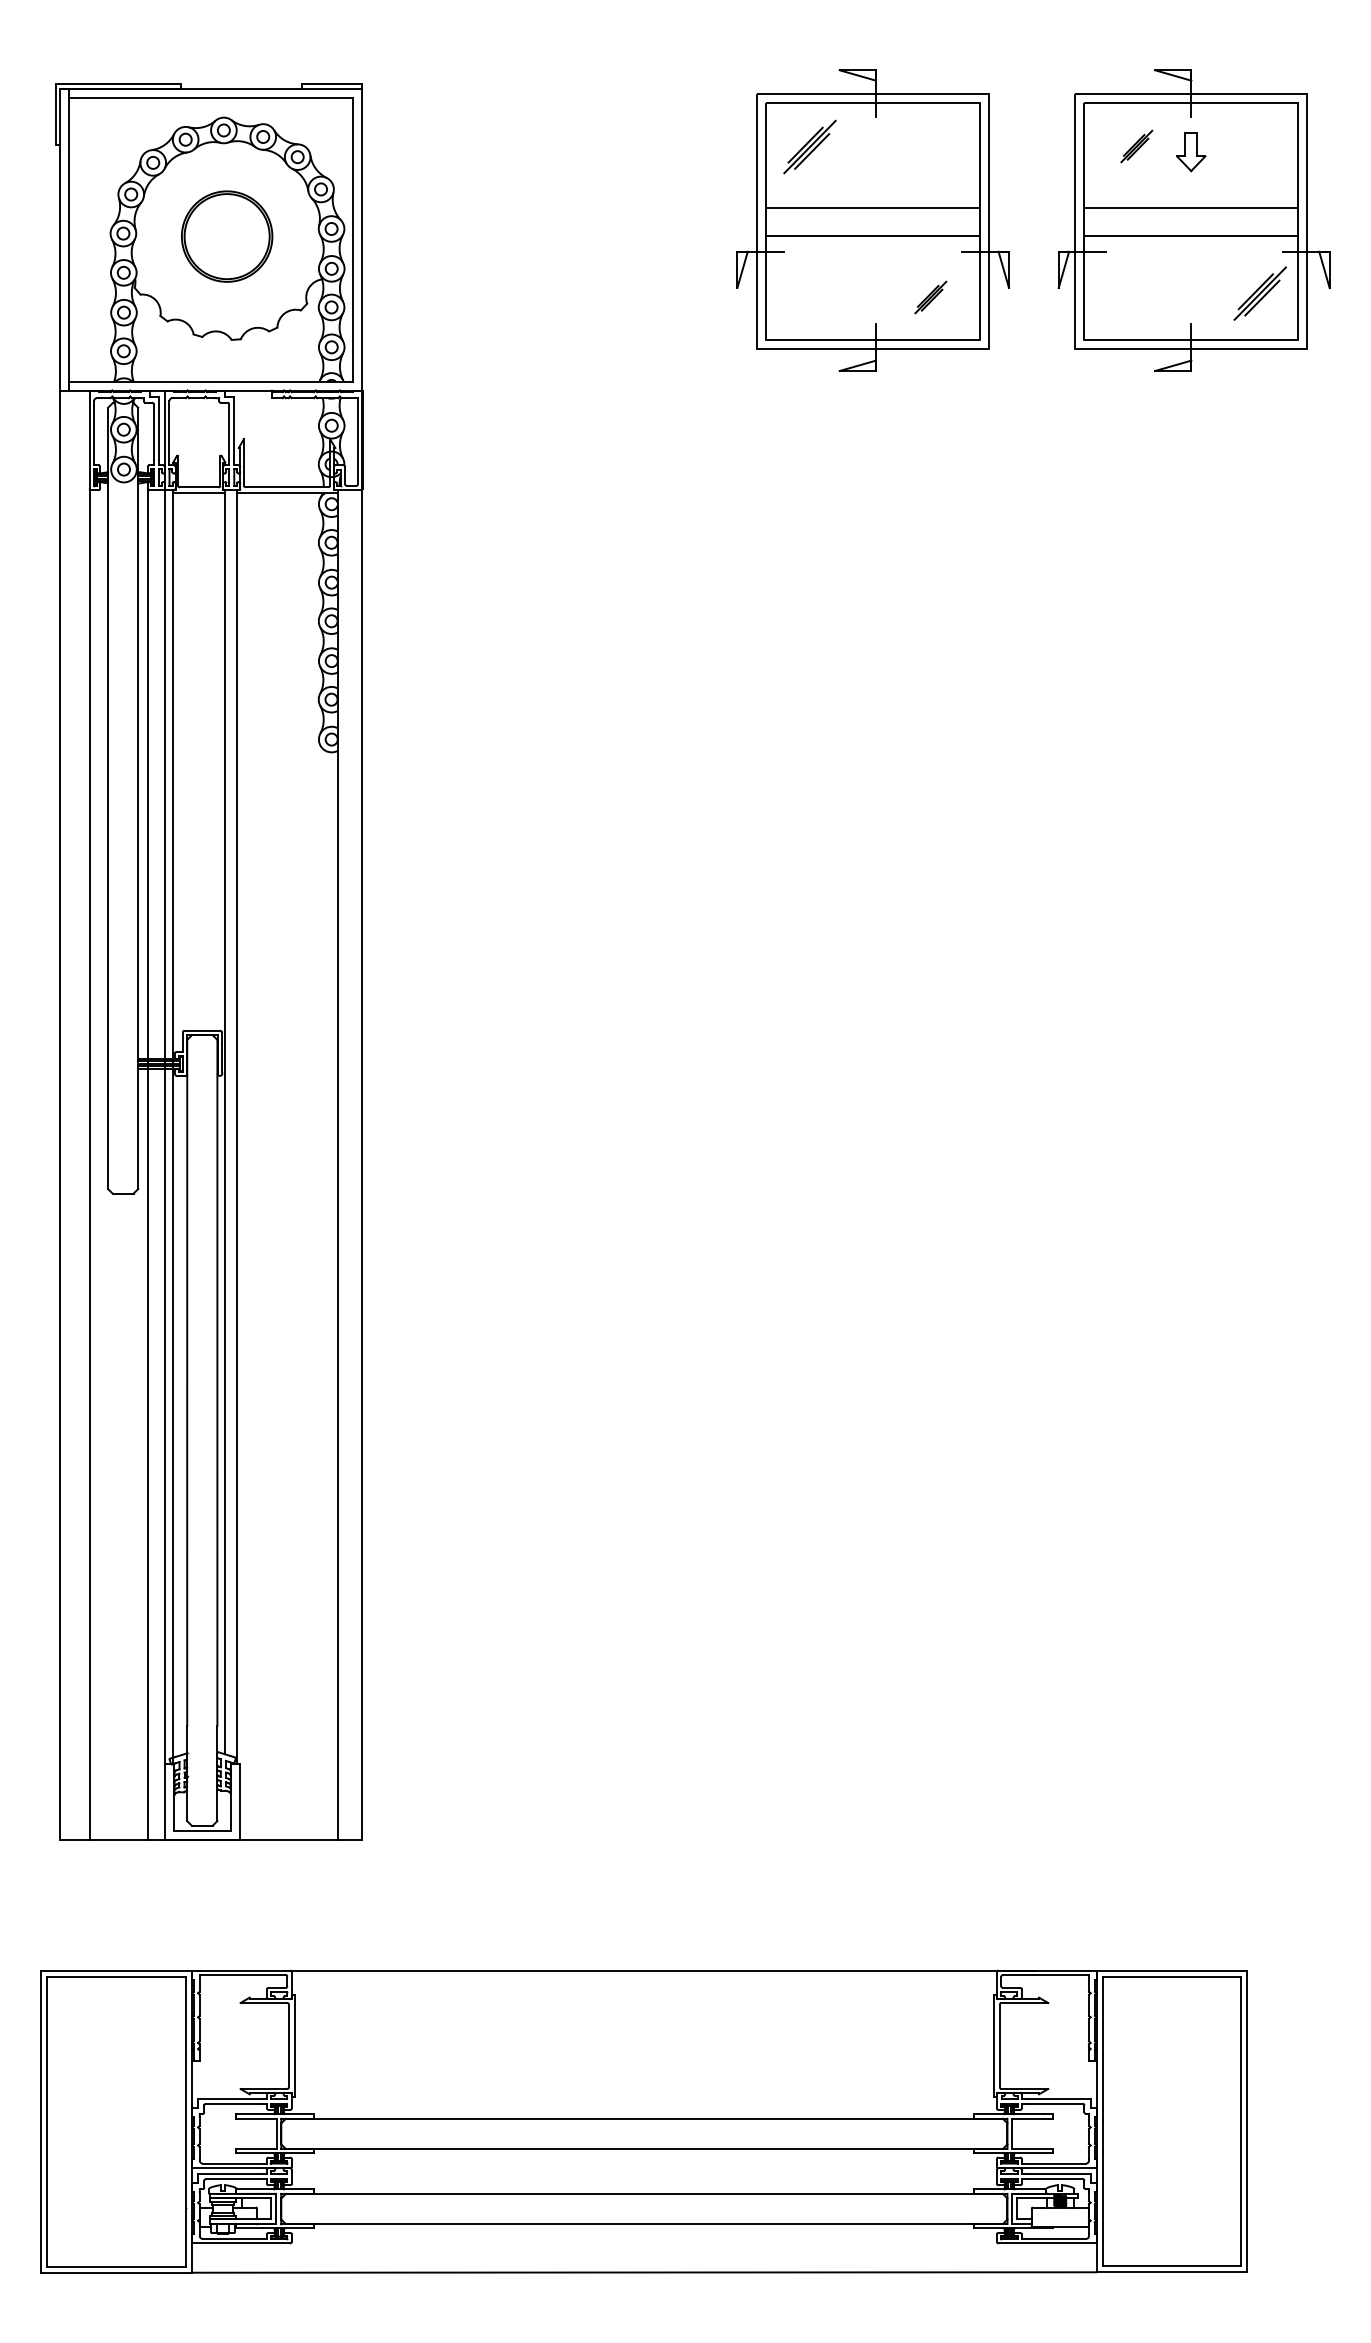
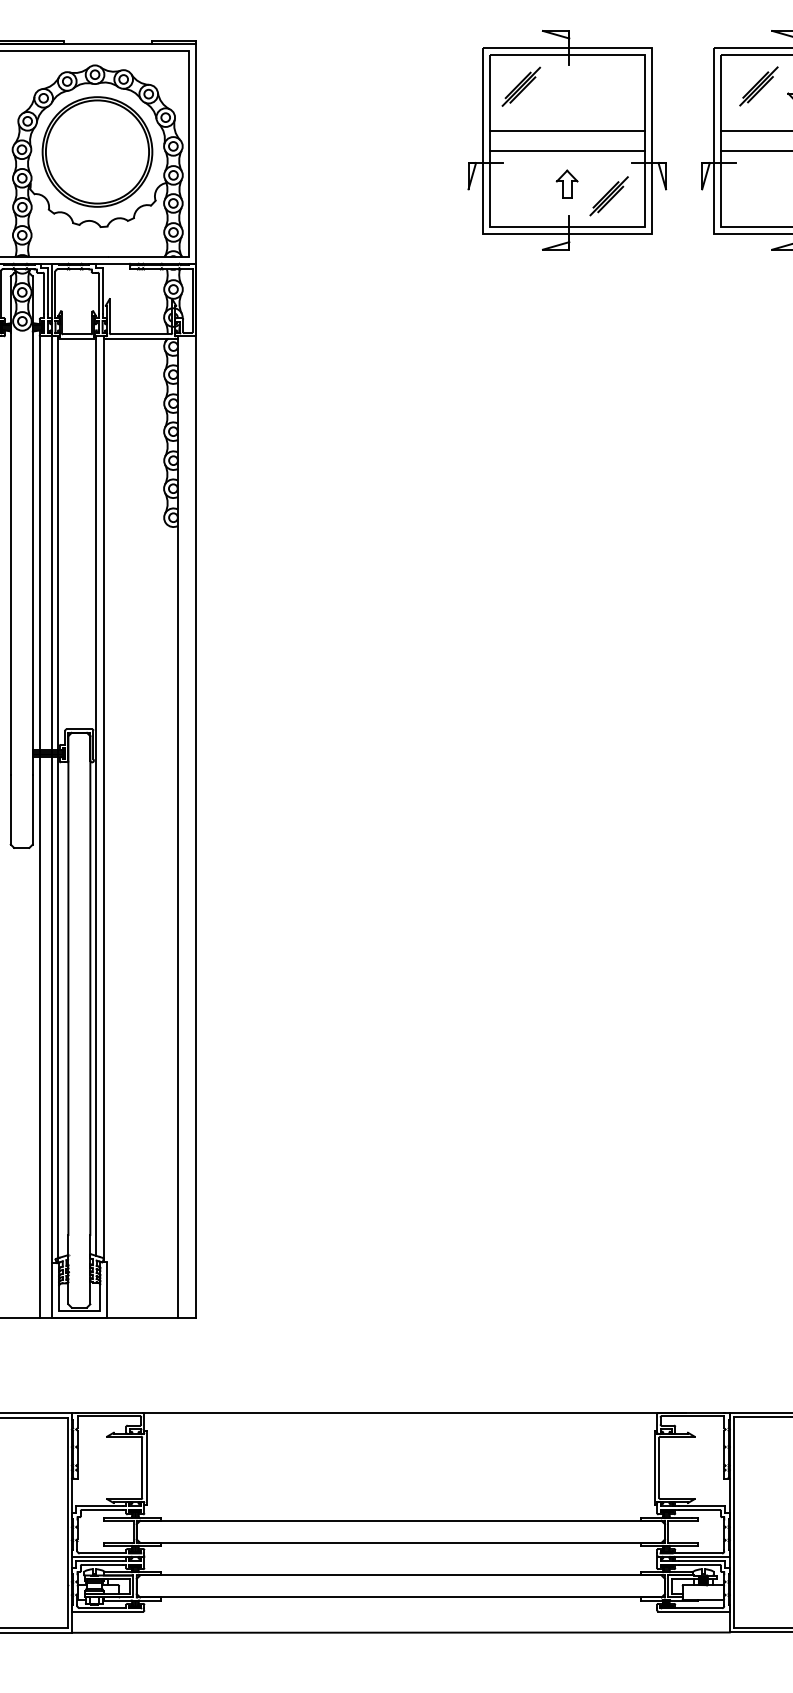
part: (1136, 146) -> (758, 86), size x1.67
part: (226, 236) -> (96, 151), size x1.67
part: (872, 280) -> (566, 183), added
part: (930, 297) -> (608, 196), size x1.67

